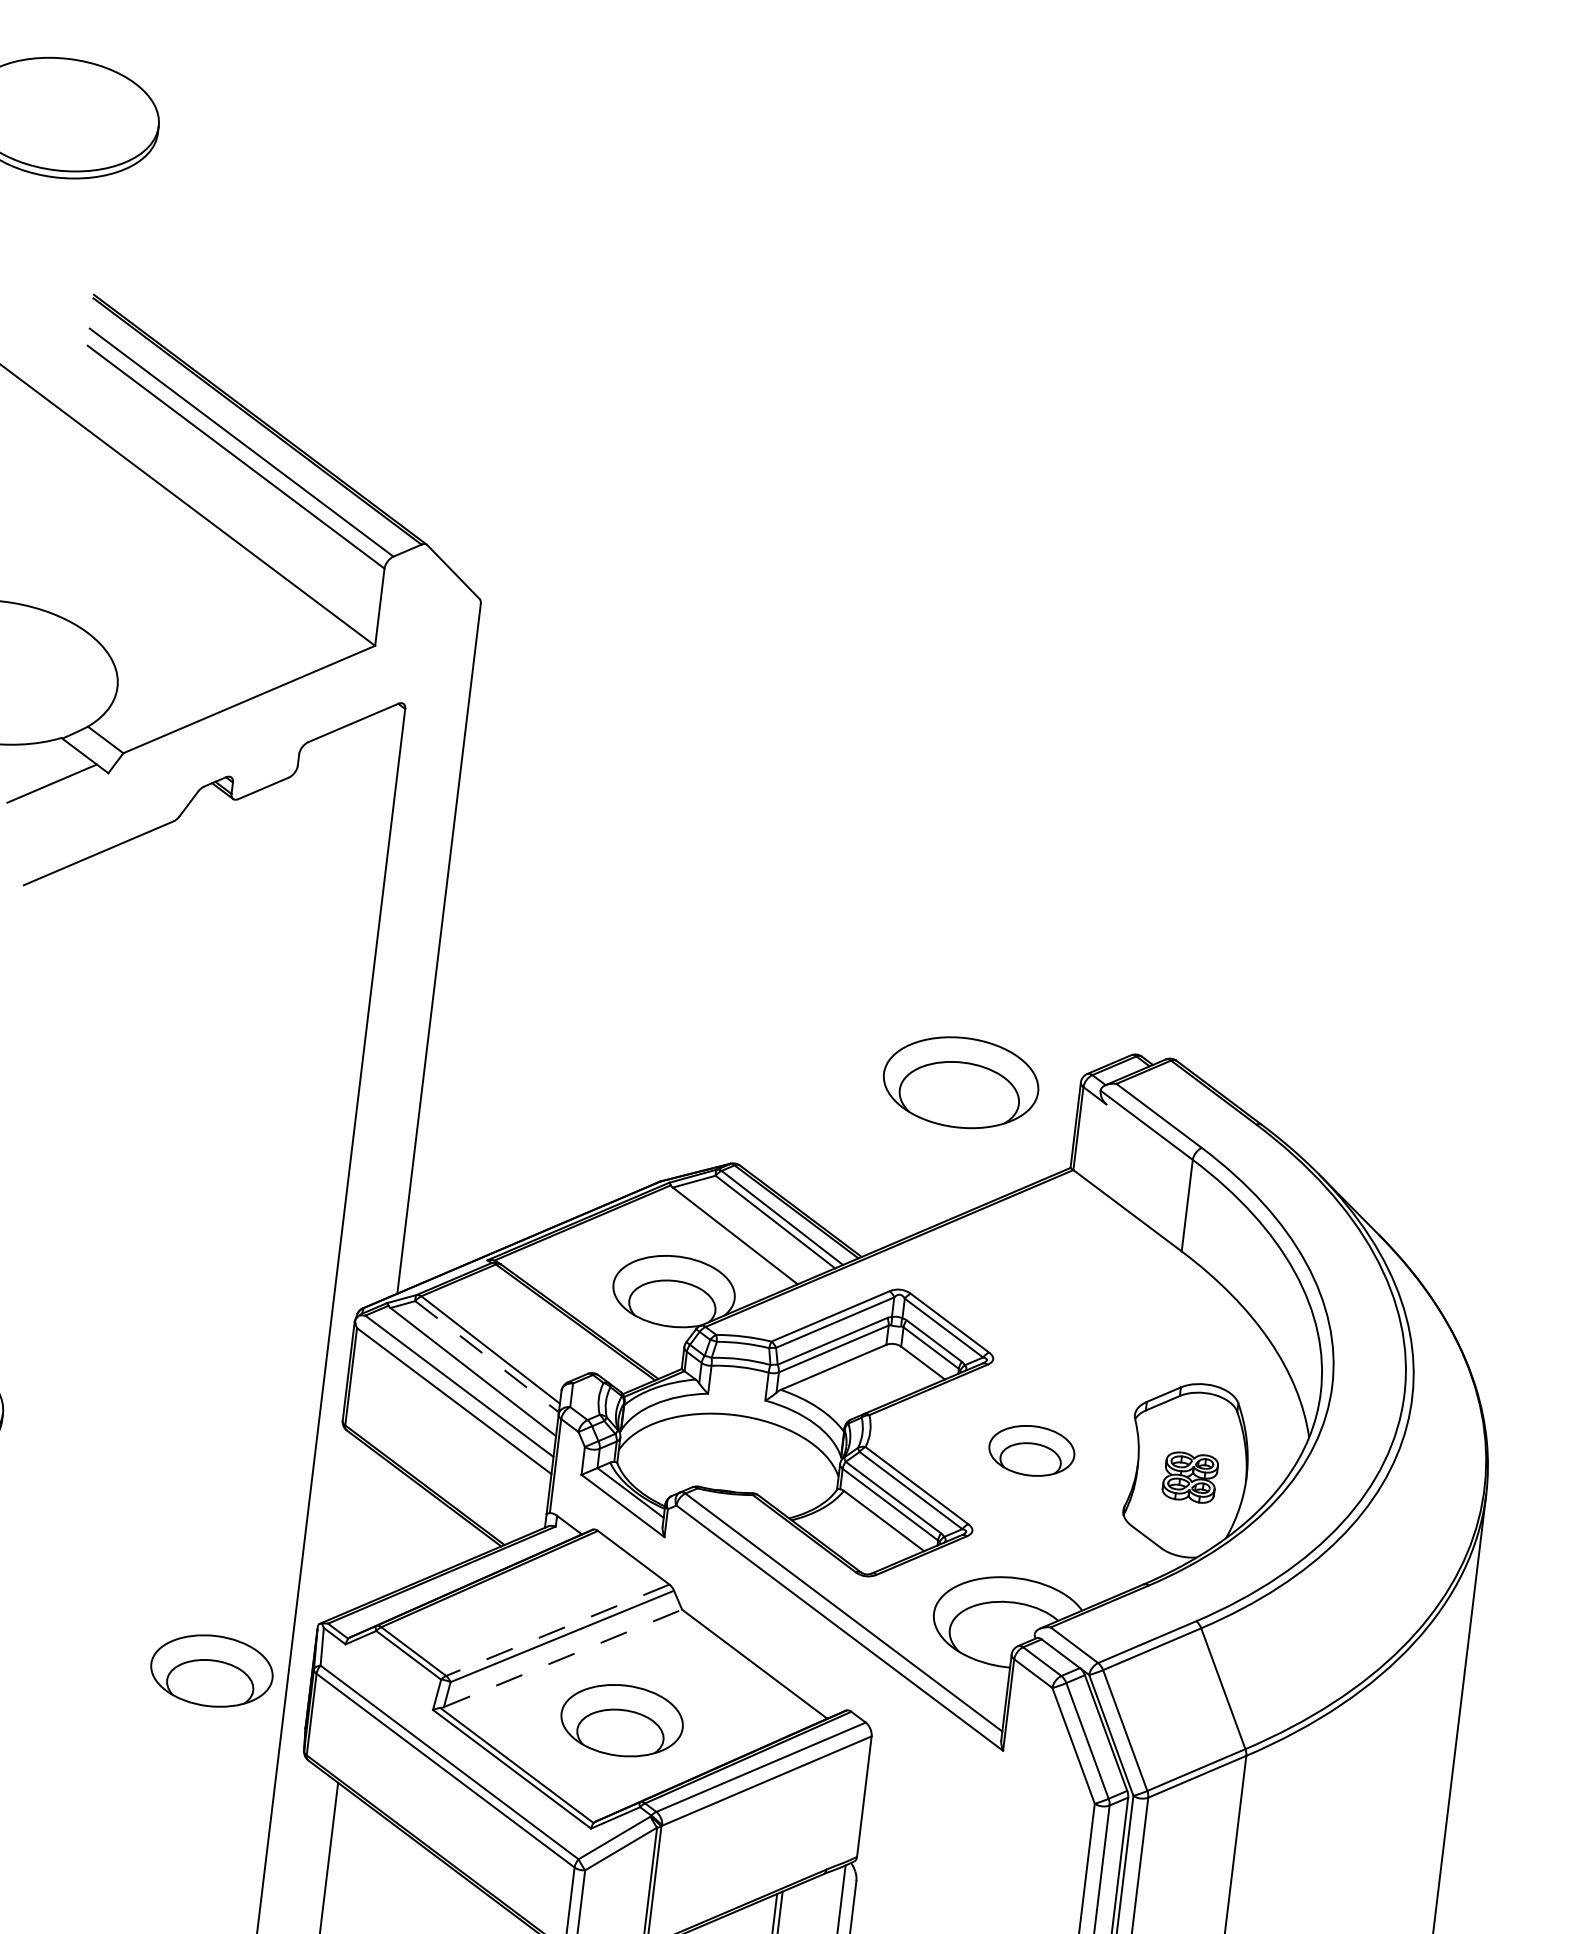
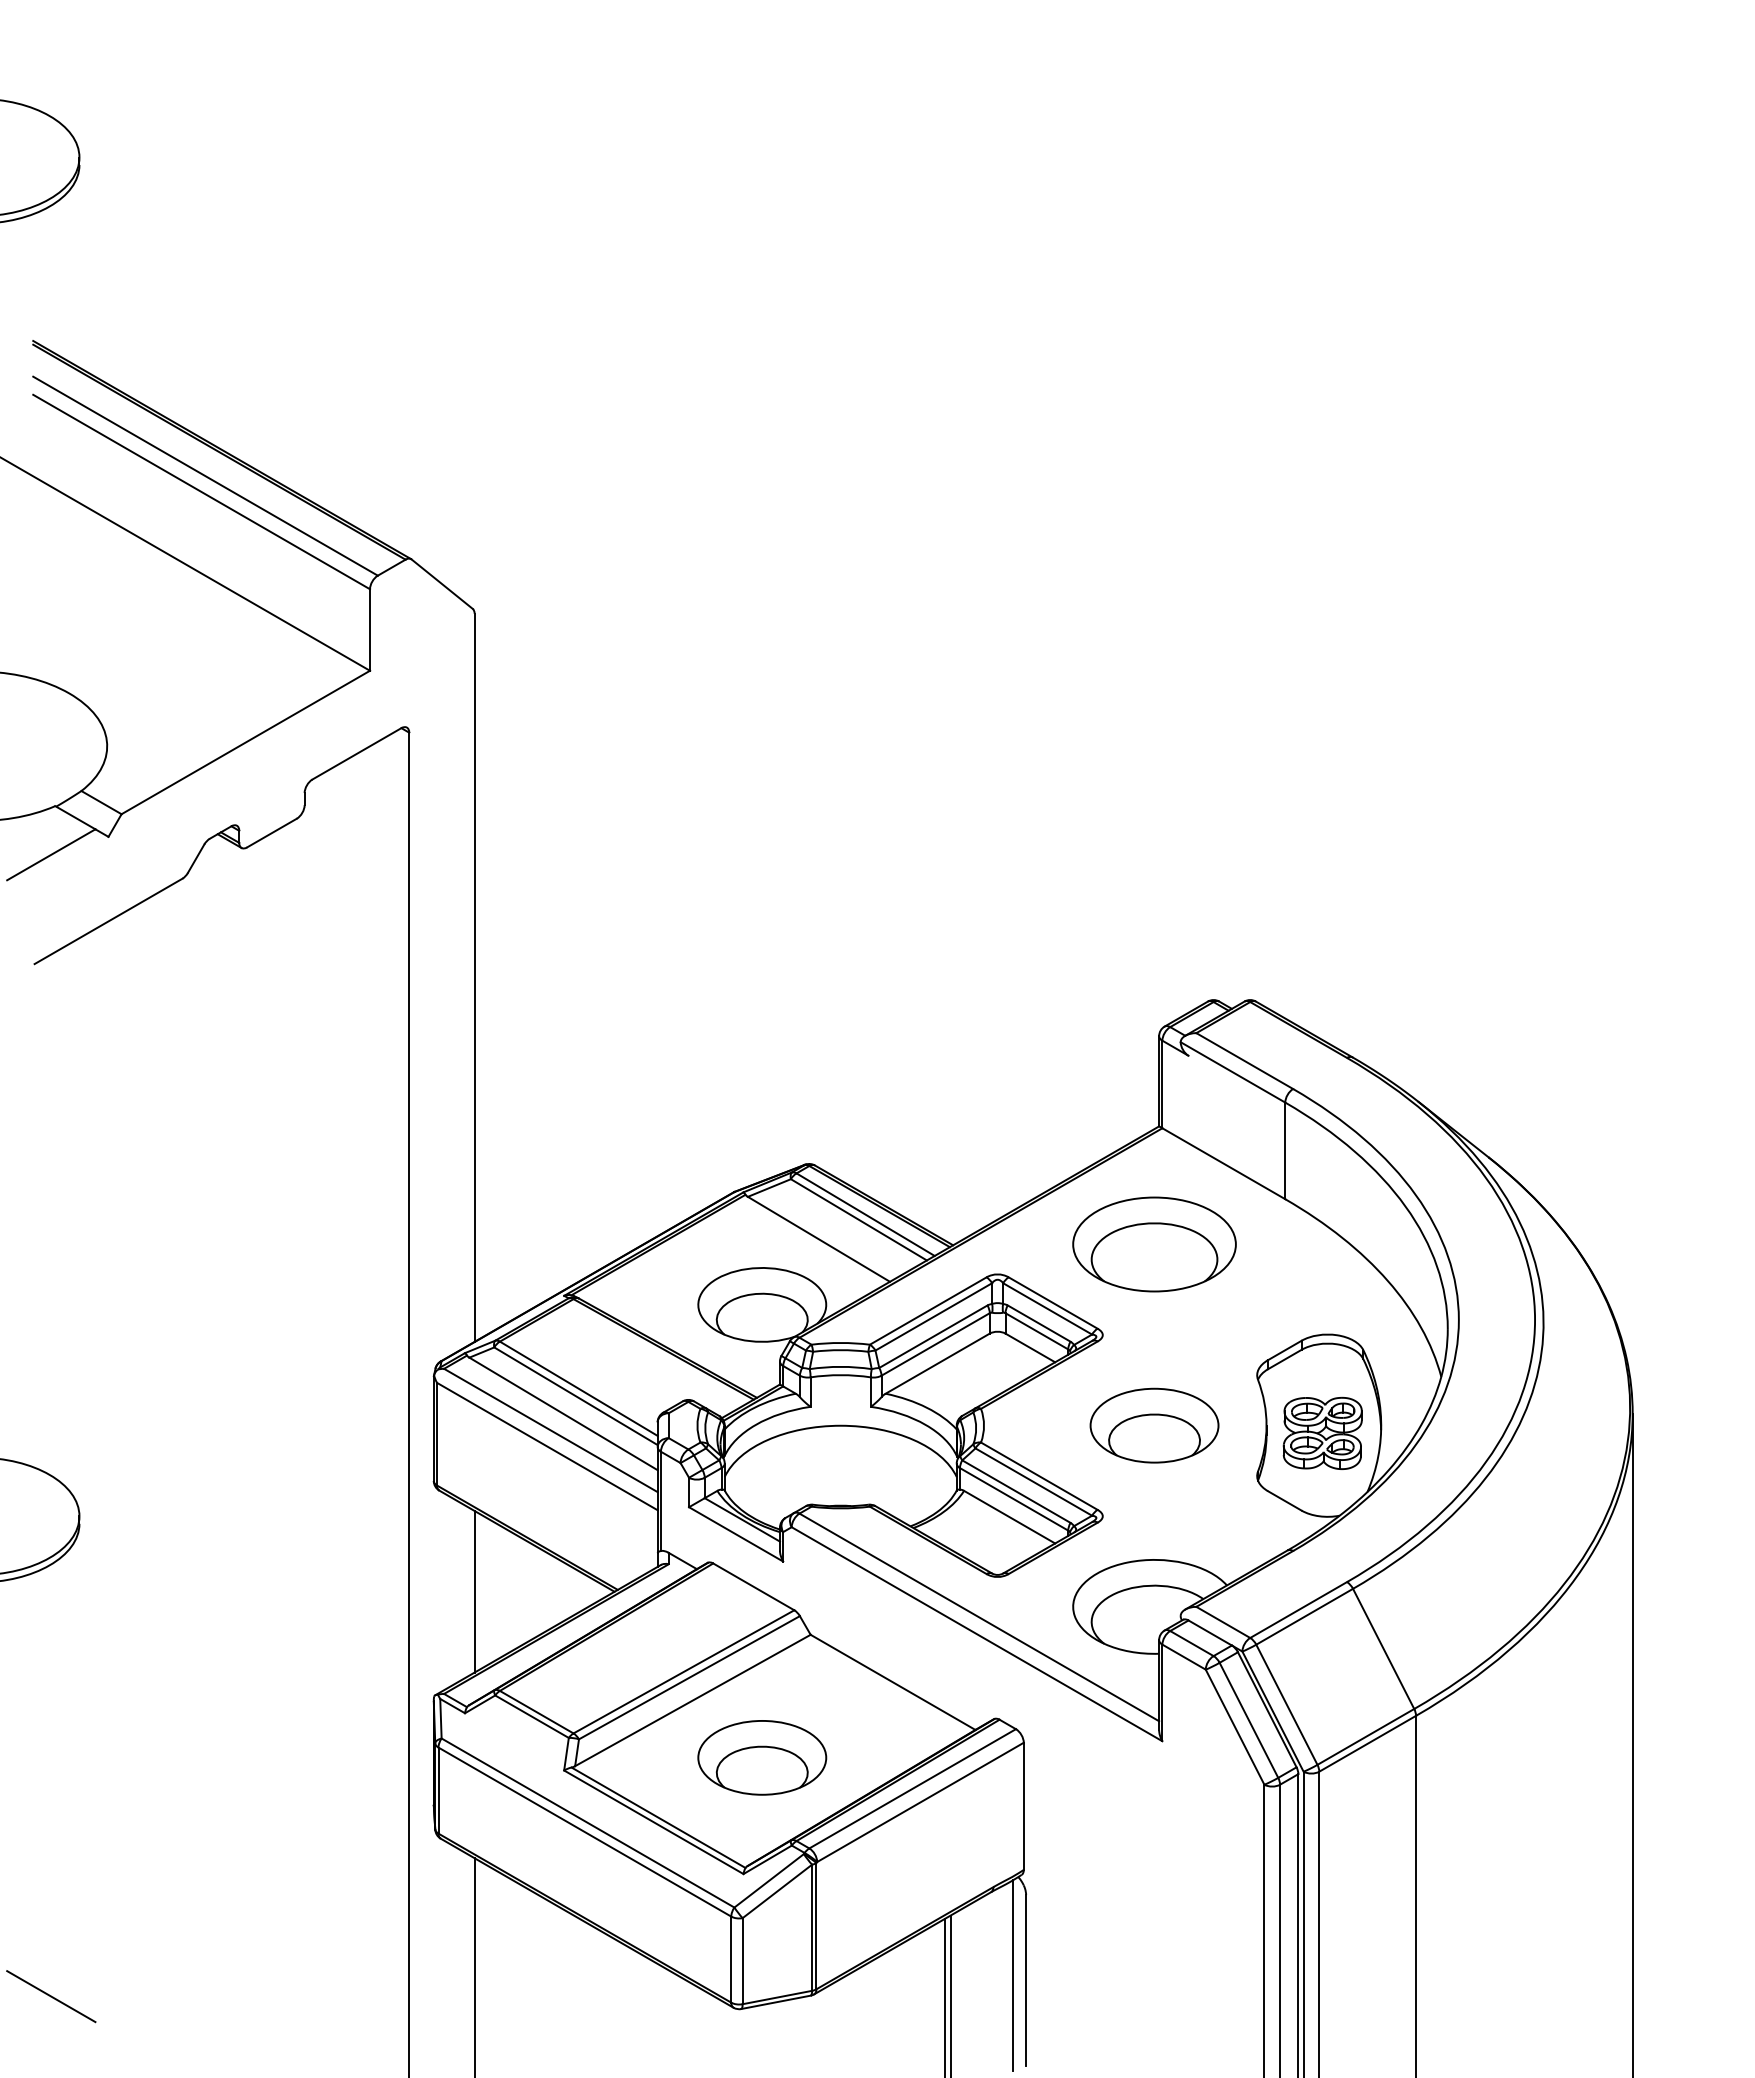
part: (961, 1082) -> (1154, 1244), moved
line: (487, 1357) -> (576, 1396), dashed -> solid
part: (1031, 1450) -> (1154, 1425), size x1.43
part: (1190, 1476) -> (1322, 1432), size x1.43
line: (368, 1530) -> (474, 1591), added
line: (557, 1630) -> (683, 1672), dashed -> solid
line: (562, 1658) -> (692, 1700), dashed -> solid
part: (212, 1670) -> (329, 1757), removed

